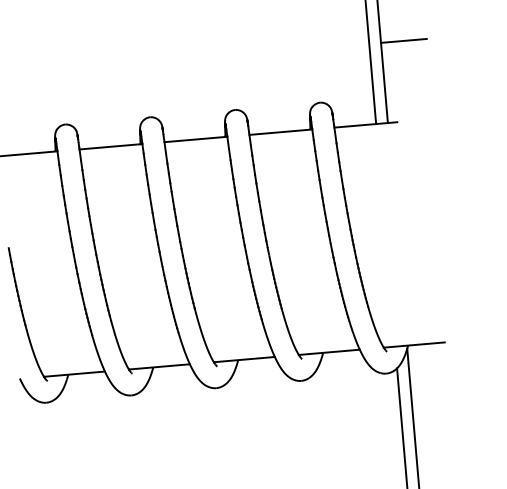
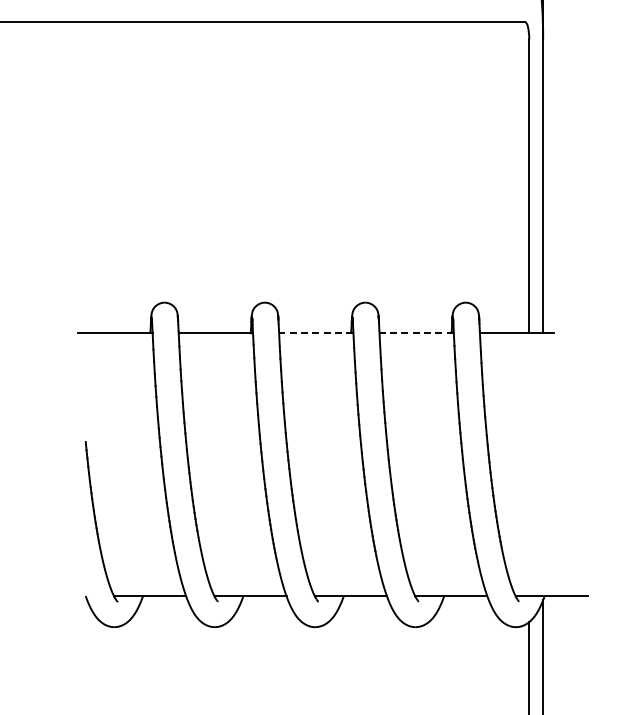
line: (404, 40) -> (570, 238), removed
line: (280, 132) -> (416, 333), solid -> dashed
line: (195, 139) -> (315, 333), solid -> dashed

